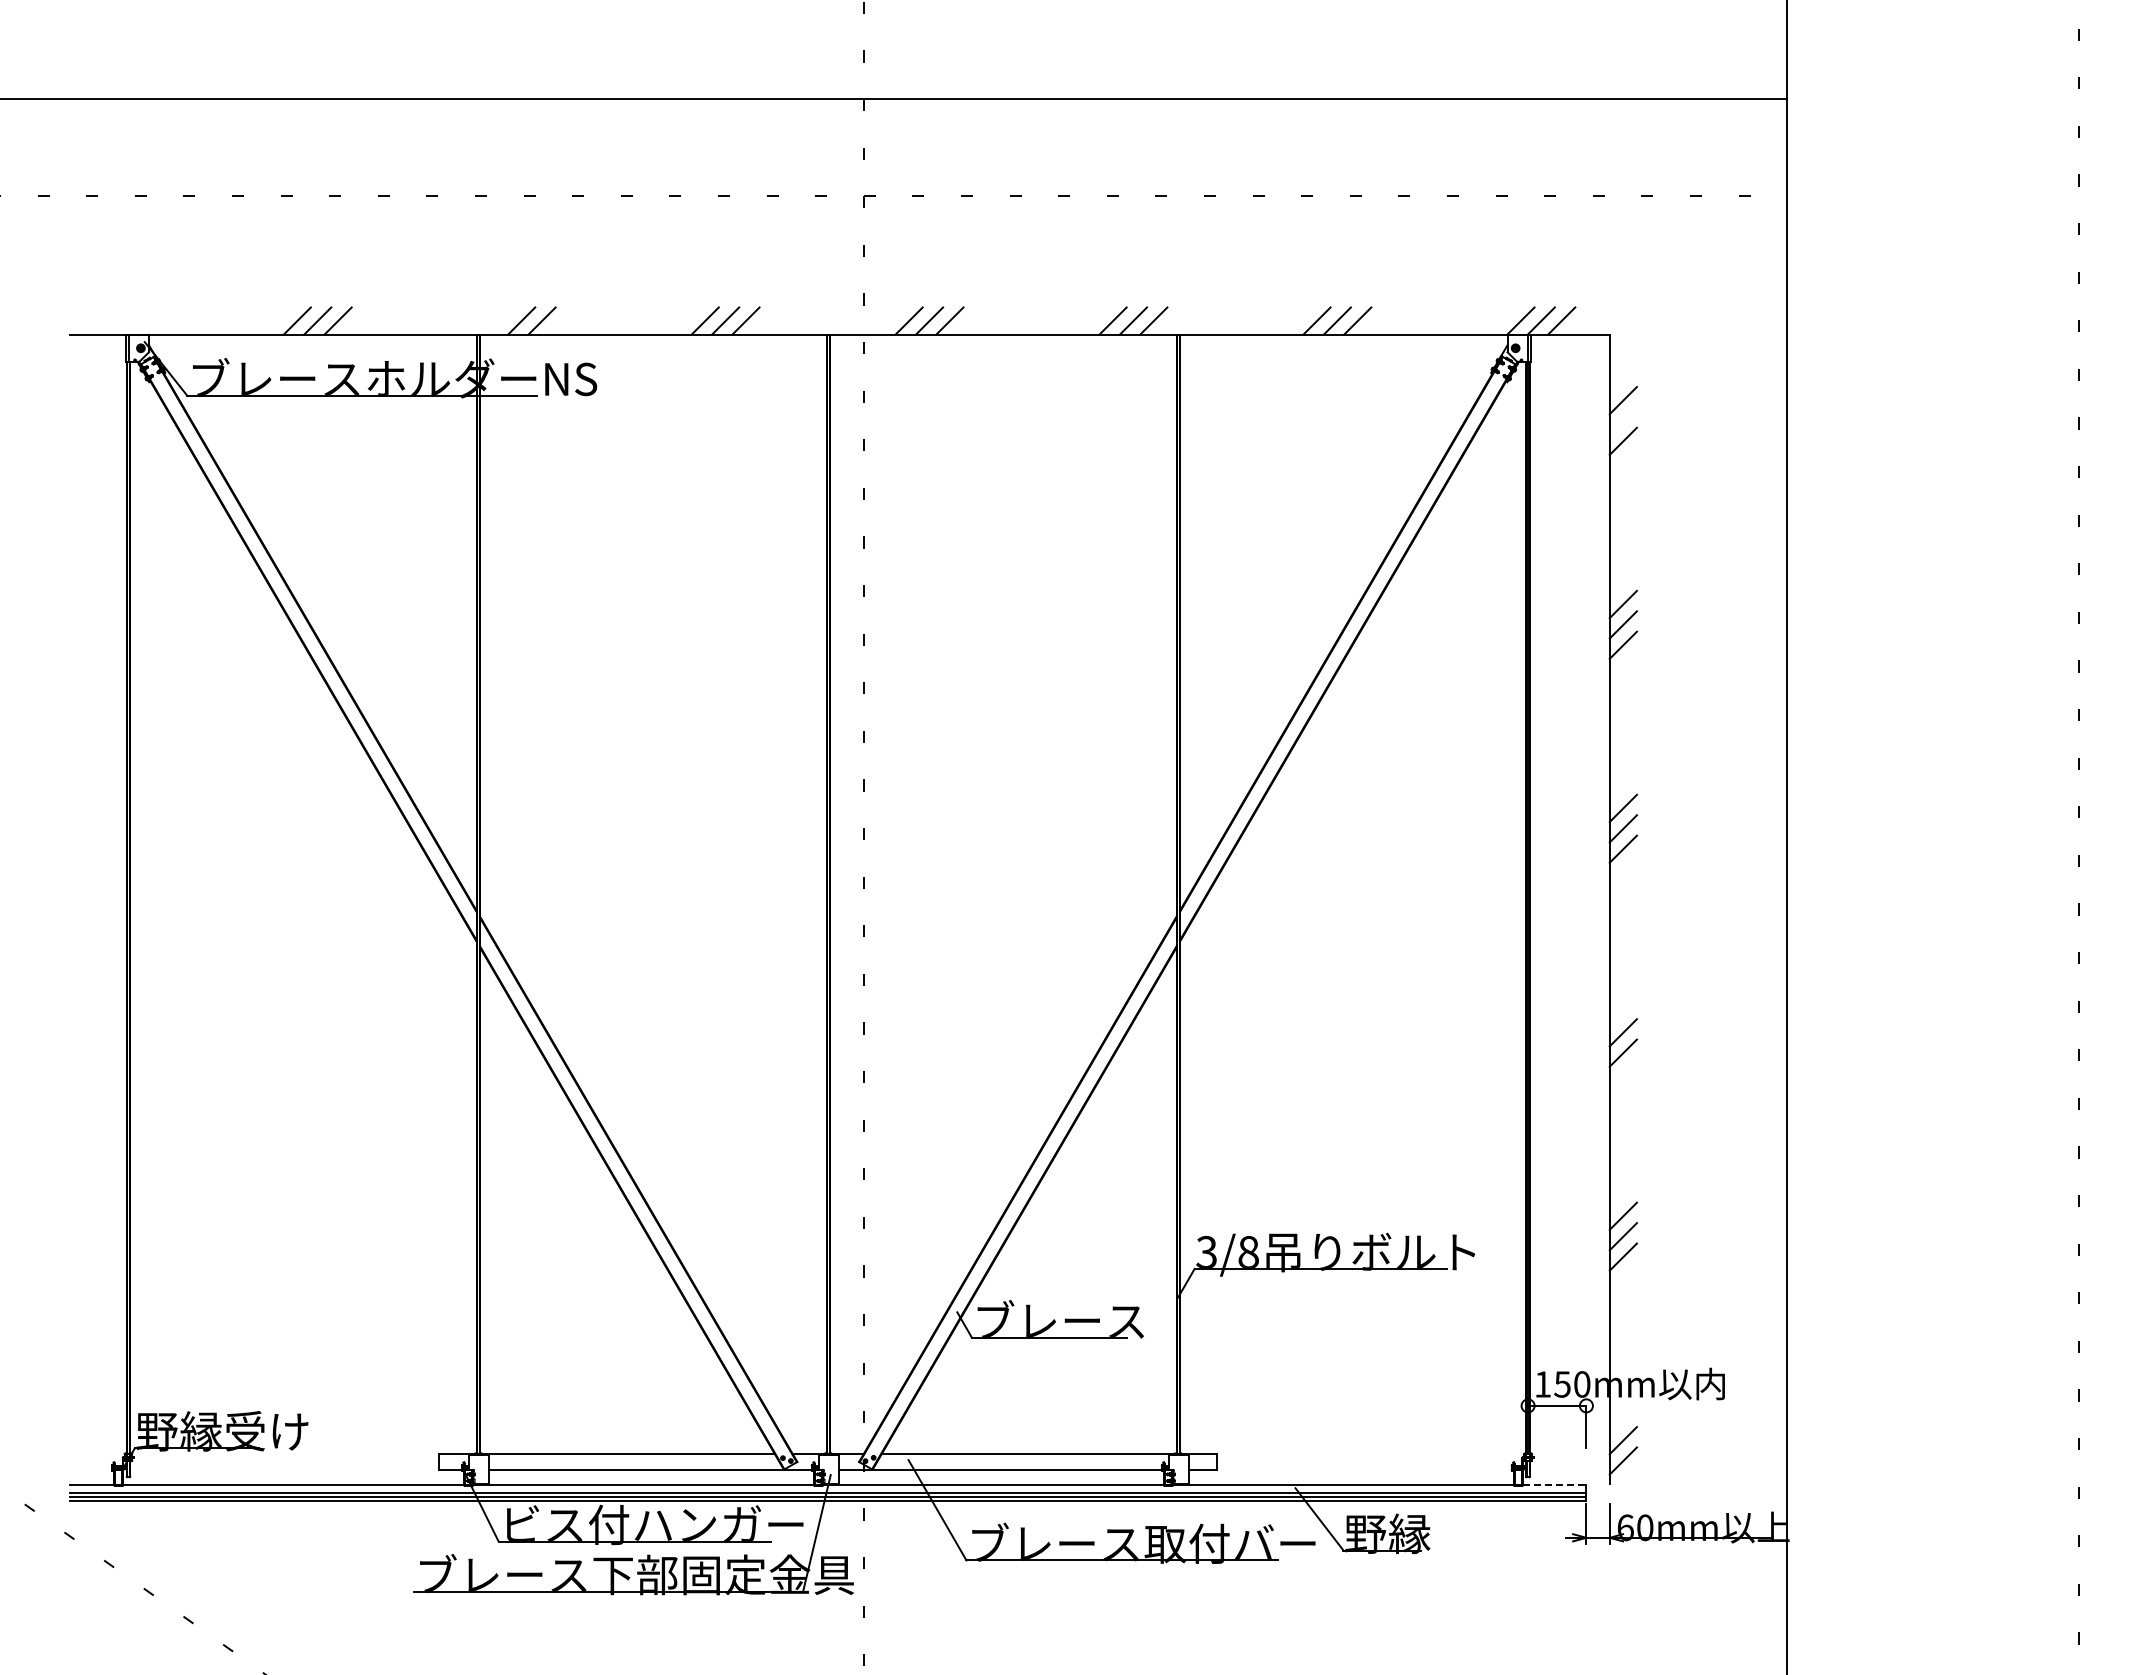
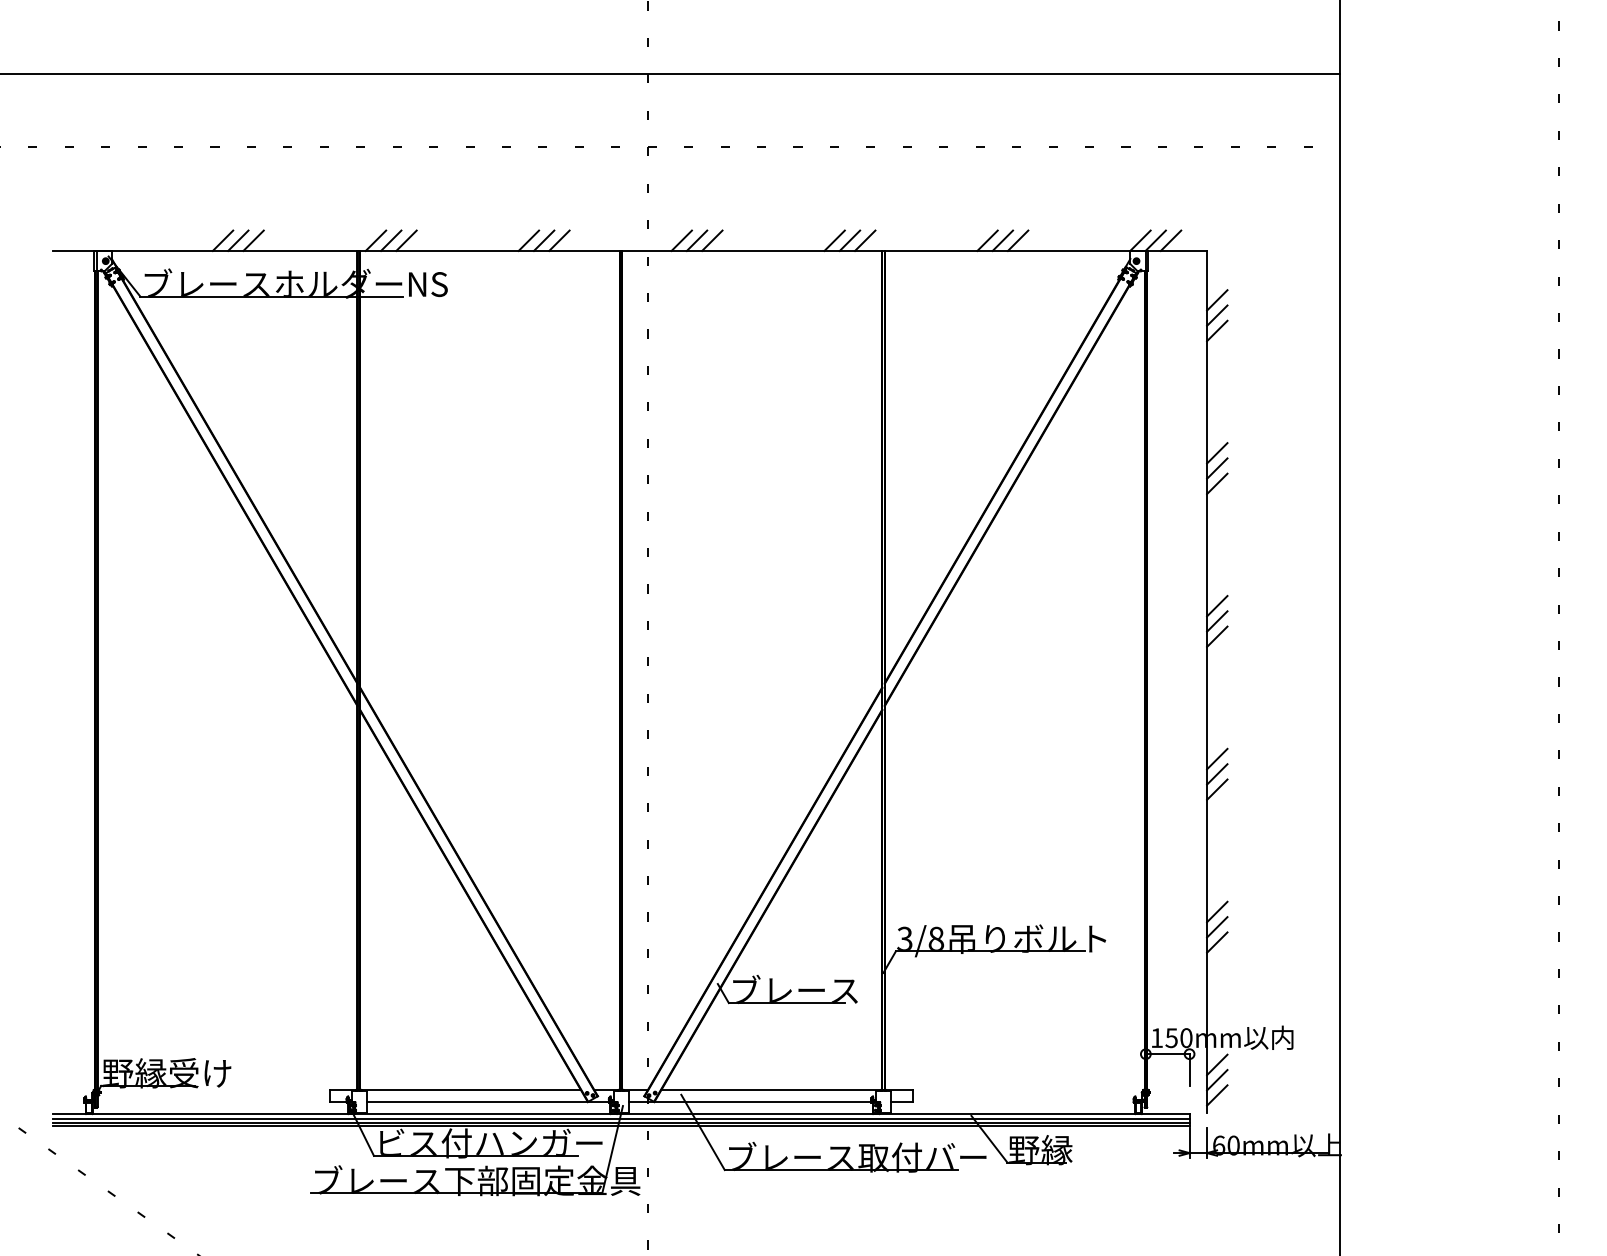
line: (500, 320) -> (375, 240), added
line: (1622, 420) -> (1216, 315), added
line: (1622, 1011) -> (1216, 758), added
line: (1622, 1419) -> (1216, 1064), added
line: (1554, 1485) -> (1165, 1113), dashed -> solid

